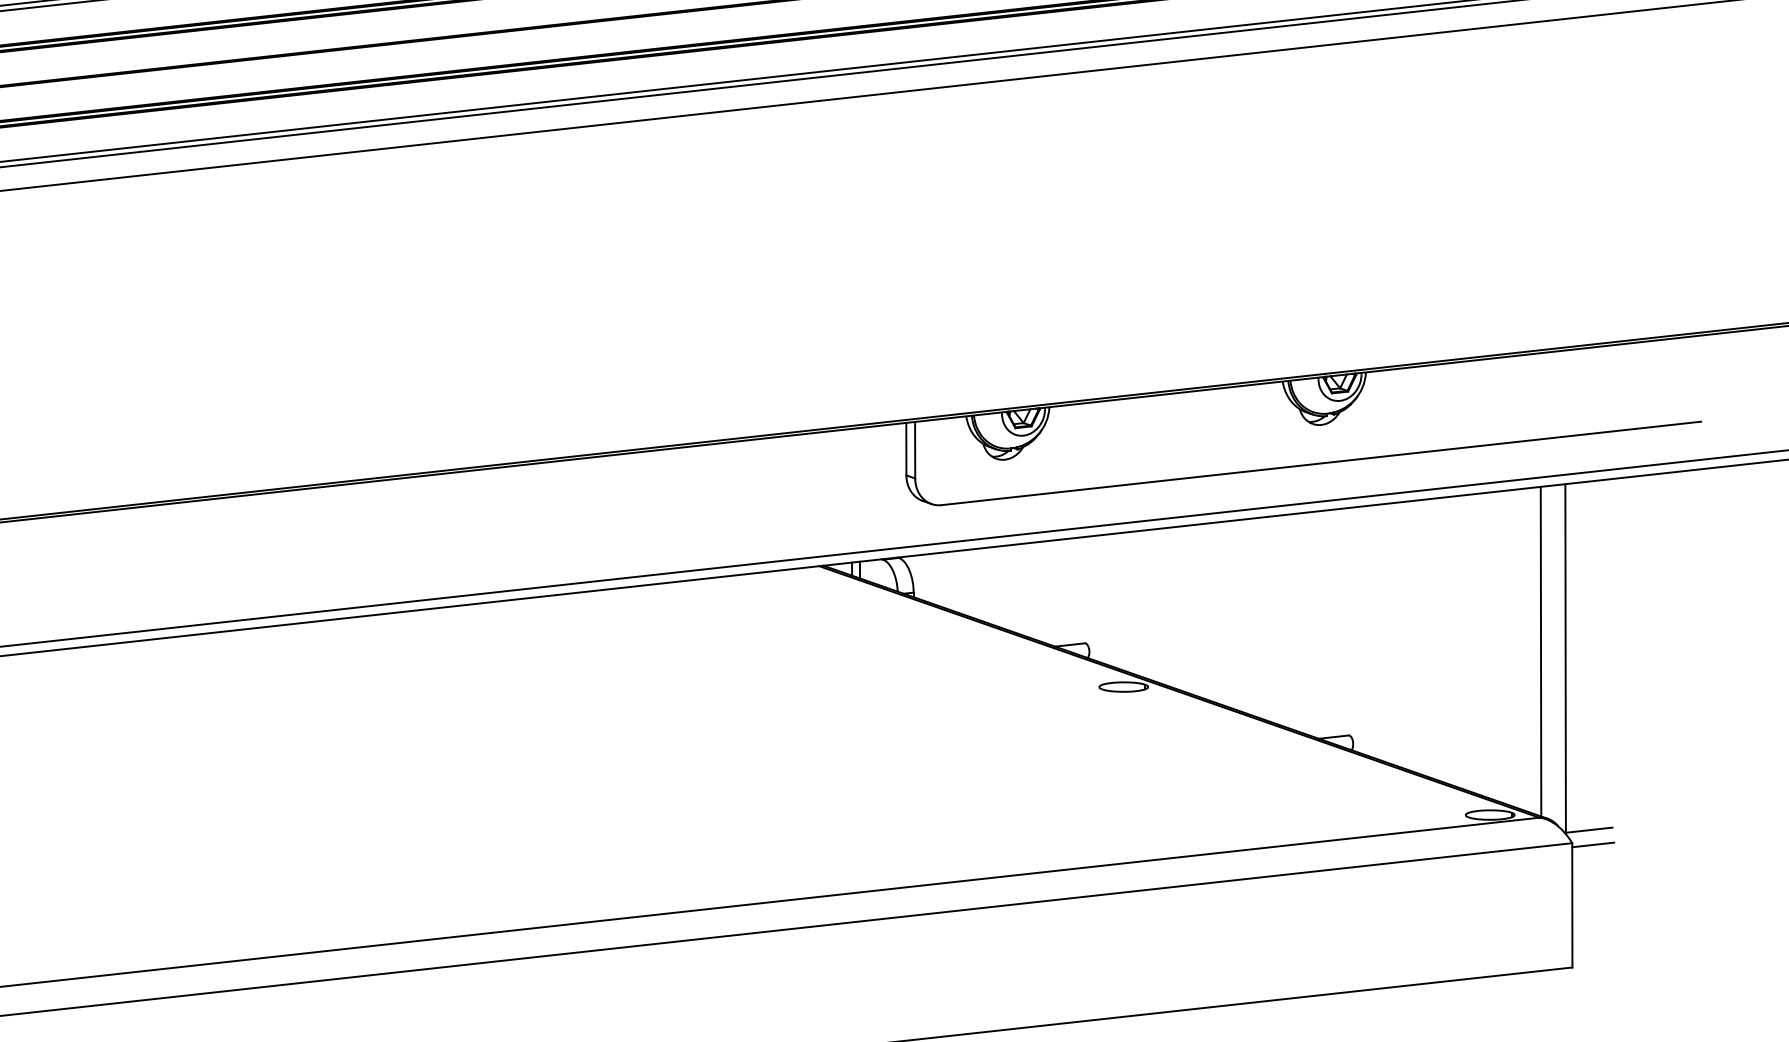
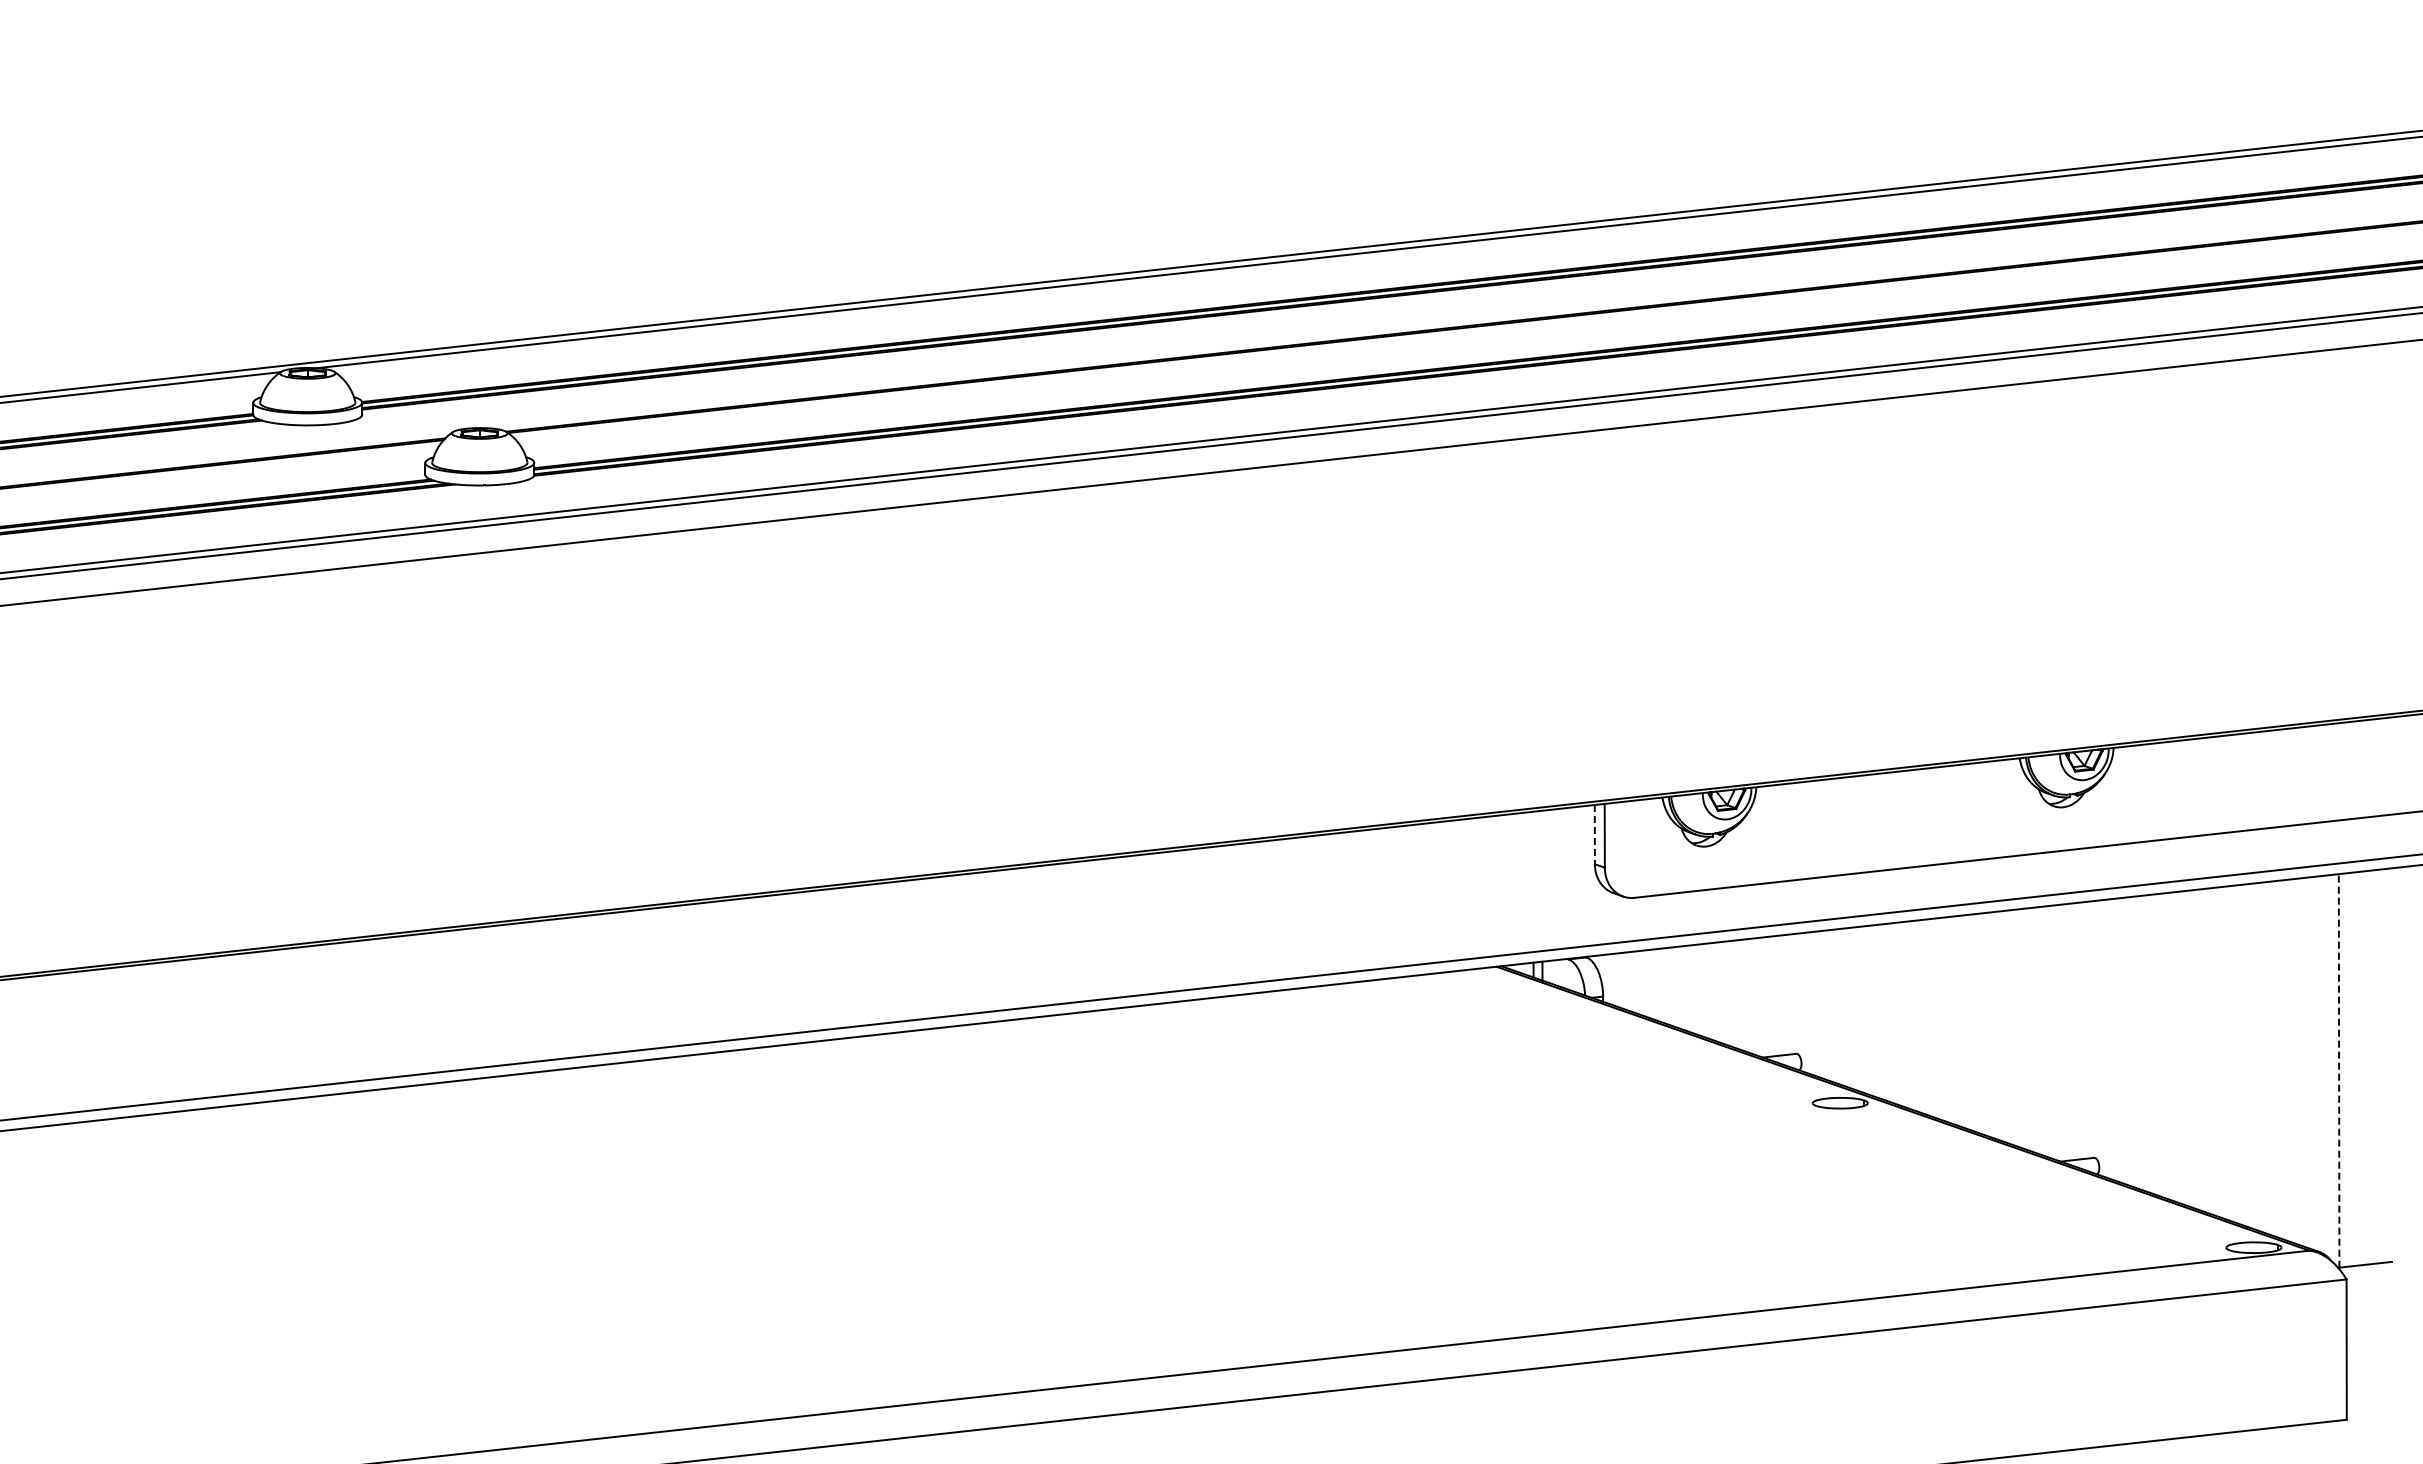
line: (906, 449) -> (1594, 834), solid -> dashed
line: (1541, 651) -> (2311, 1063), removed
line: (1565, 658) -> (2339, 1070), solid -> dashed
line: (1592, 845) -> (2369, 1281), removed

